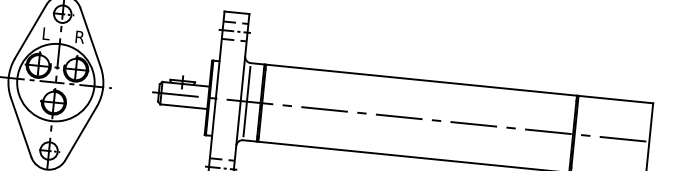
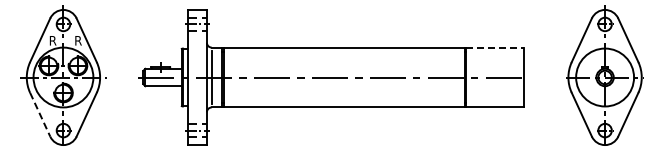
text: (46, 33) -> (52, 40), L -> R
line: (616, 99) -> (495, 47), solid -> dashed
line: (21, 128) -> (40, 115), solid -> dashed

